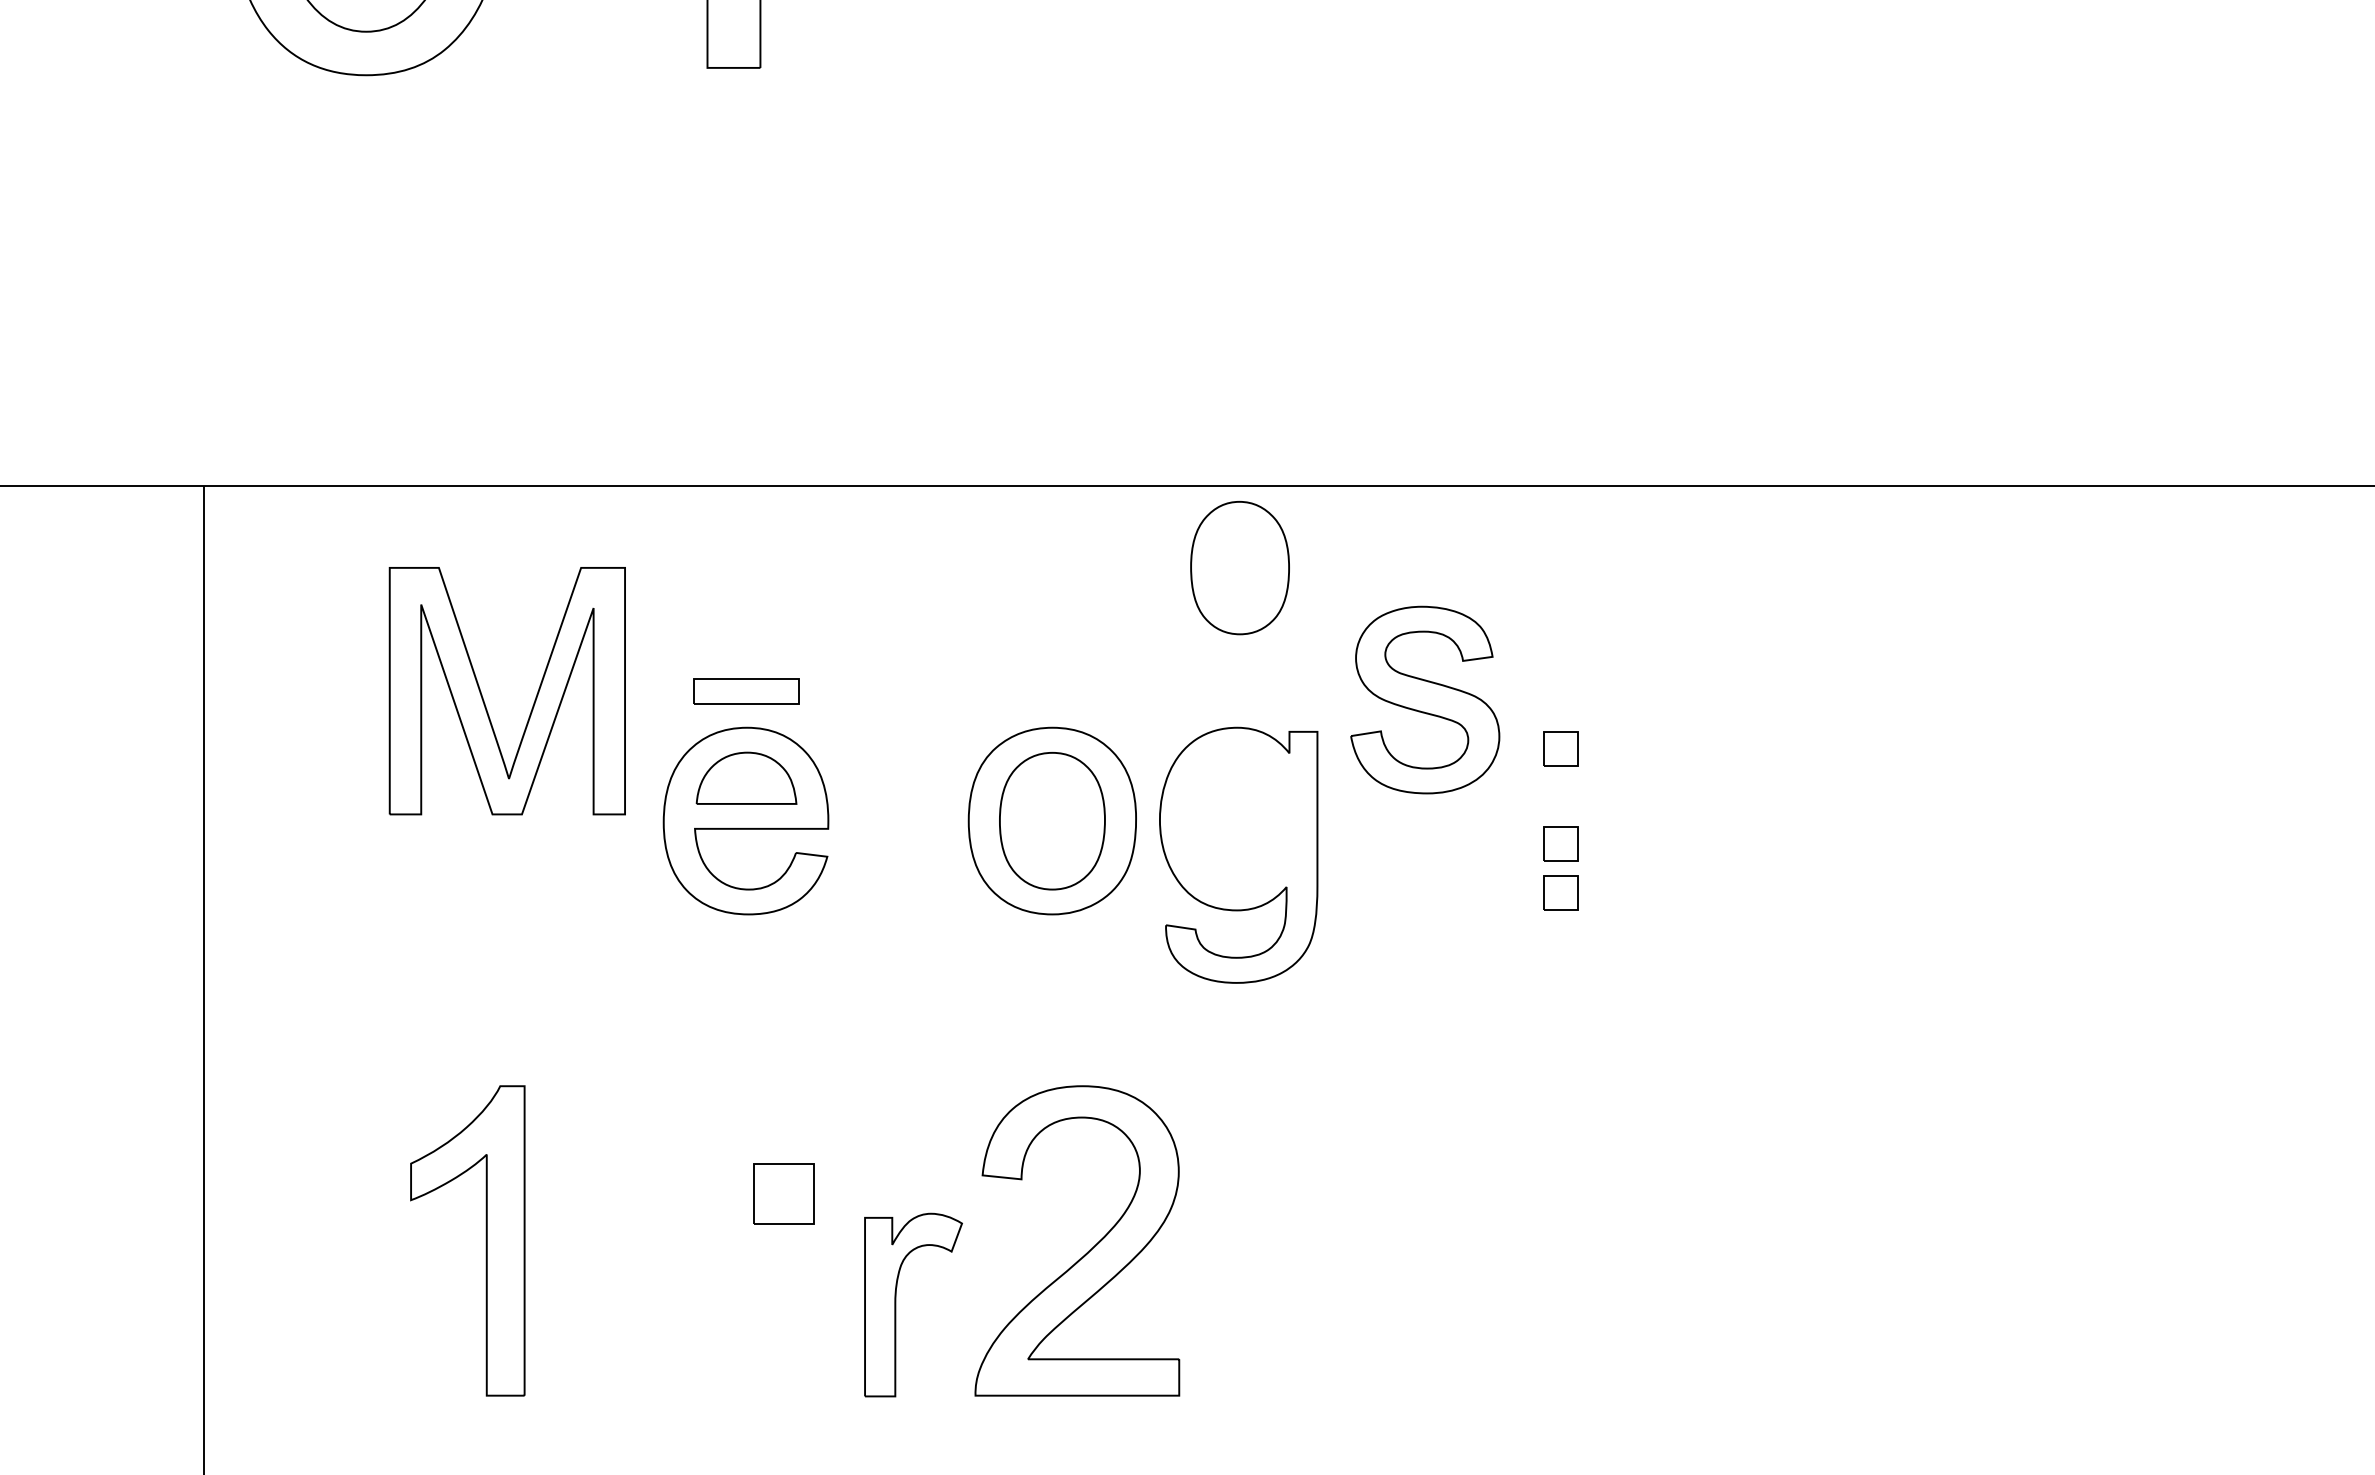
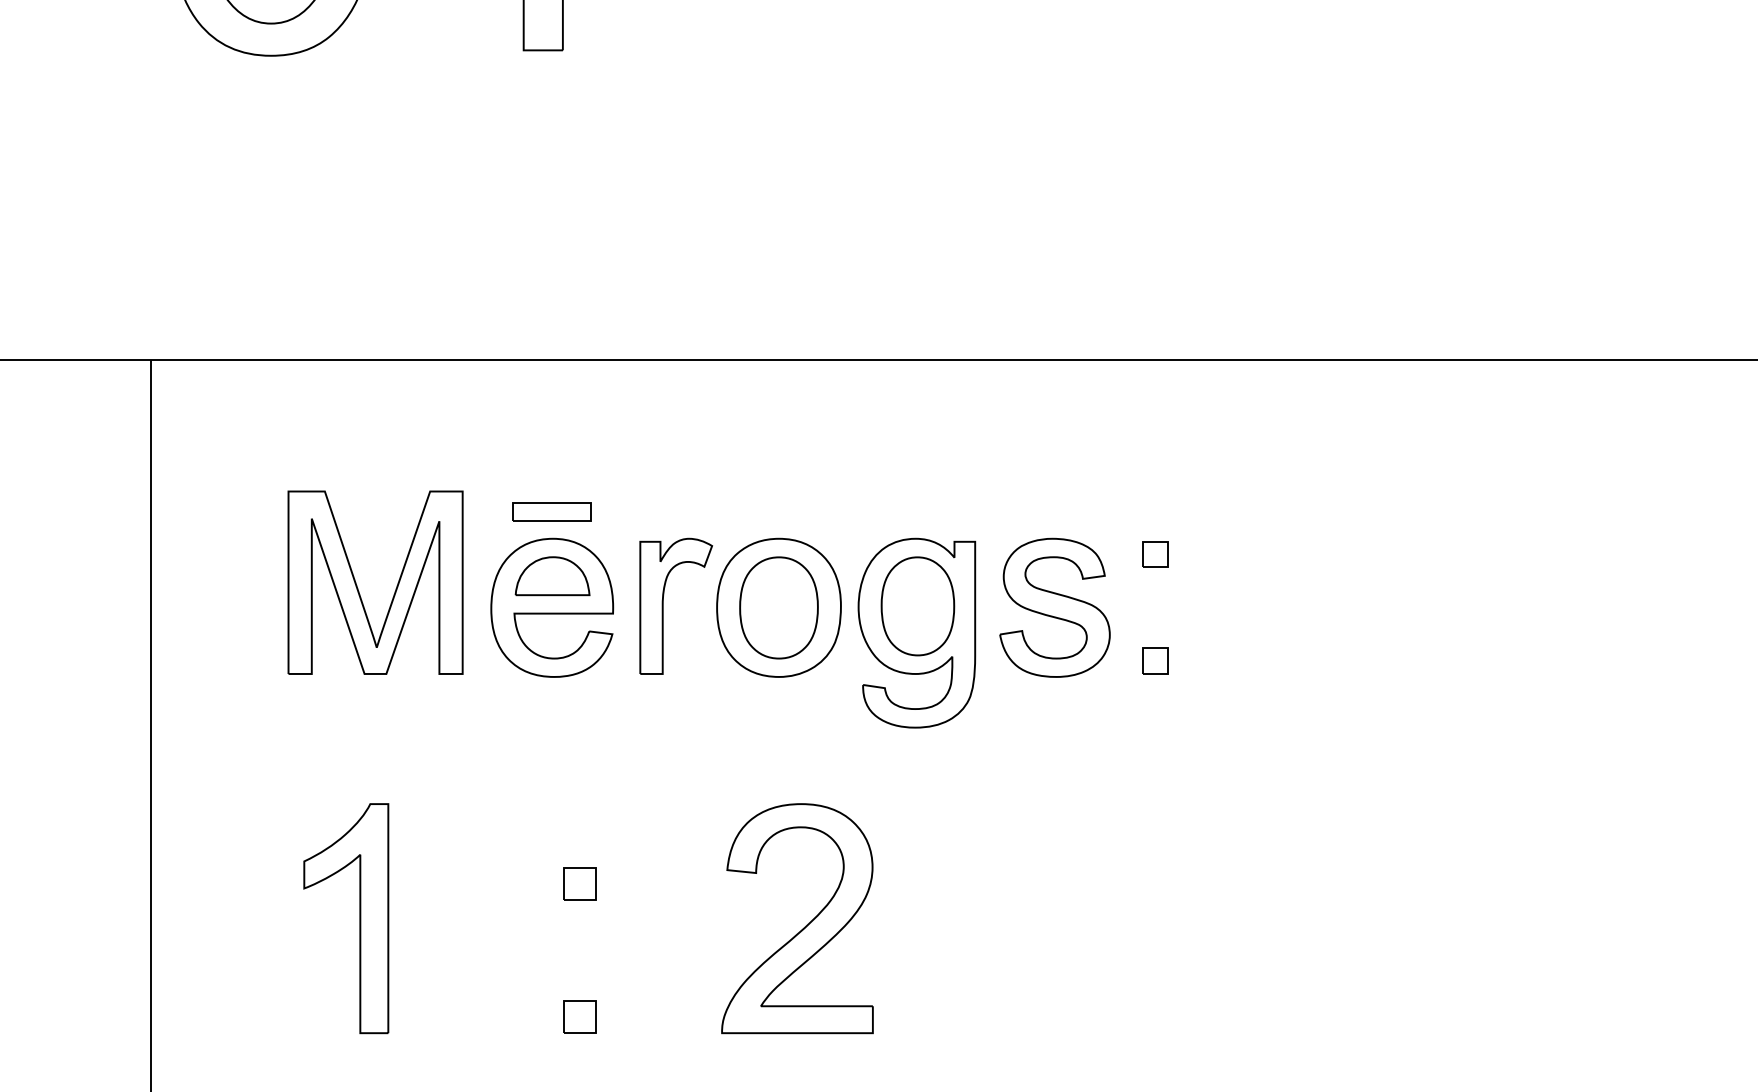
part: (1239, 568) -> (917, 606), moved
part: (483, 697) -> (357, 587), moved
part: (1425, 699) -> (1055, 607), moved
part: (1560, 843) -> (1155, 624), removed
part: (783, 1193) -> (579, 883), size x0.71
part: (896, 1304) -> (663, 605), moved
part: (783, 1374) -> (579, 1017), added

